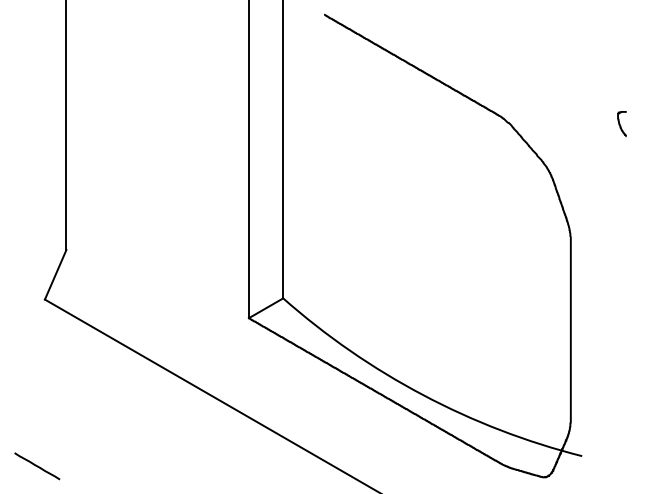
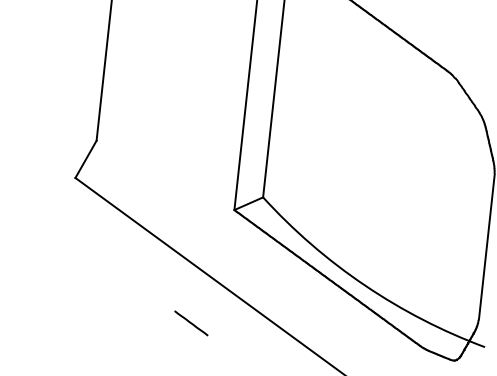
line: (37, 466) -> (191, 323), moved

